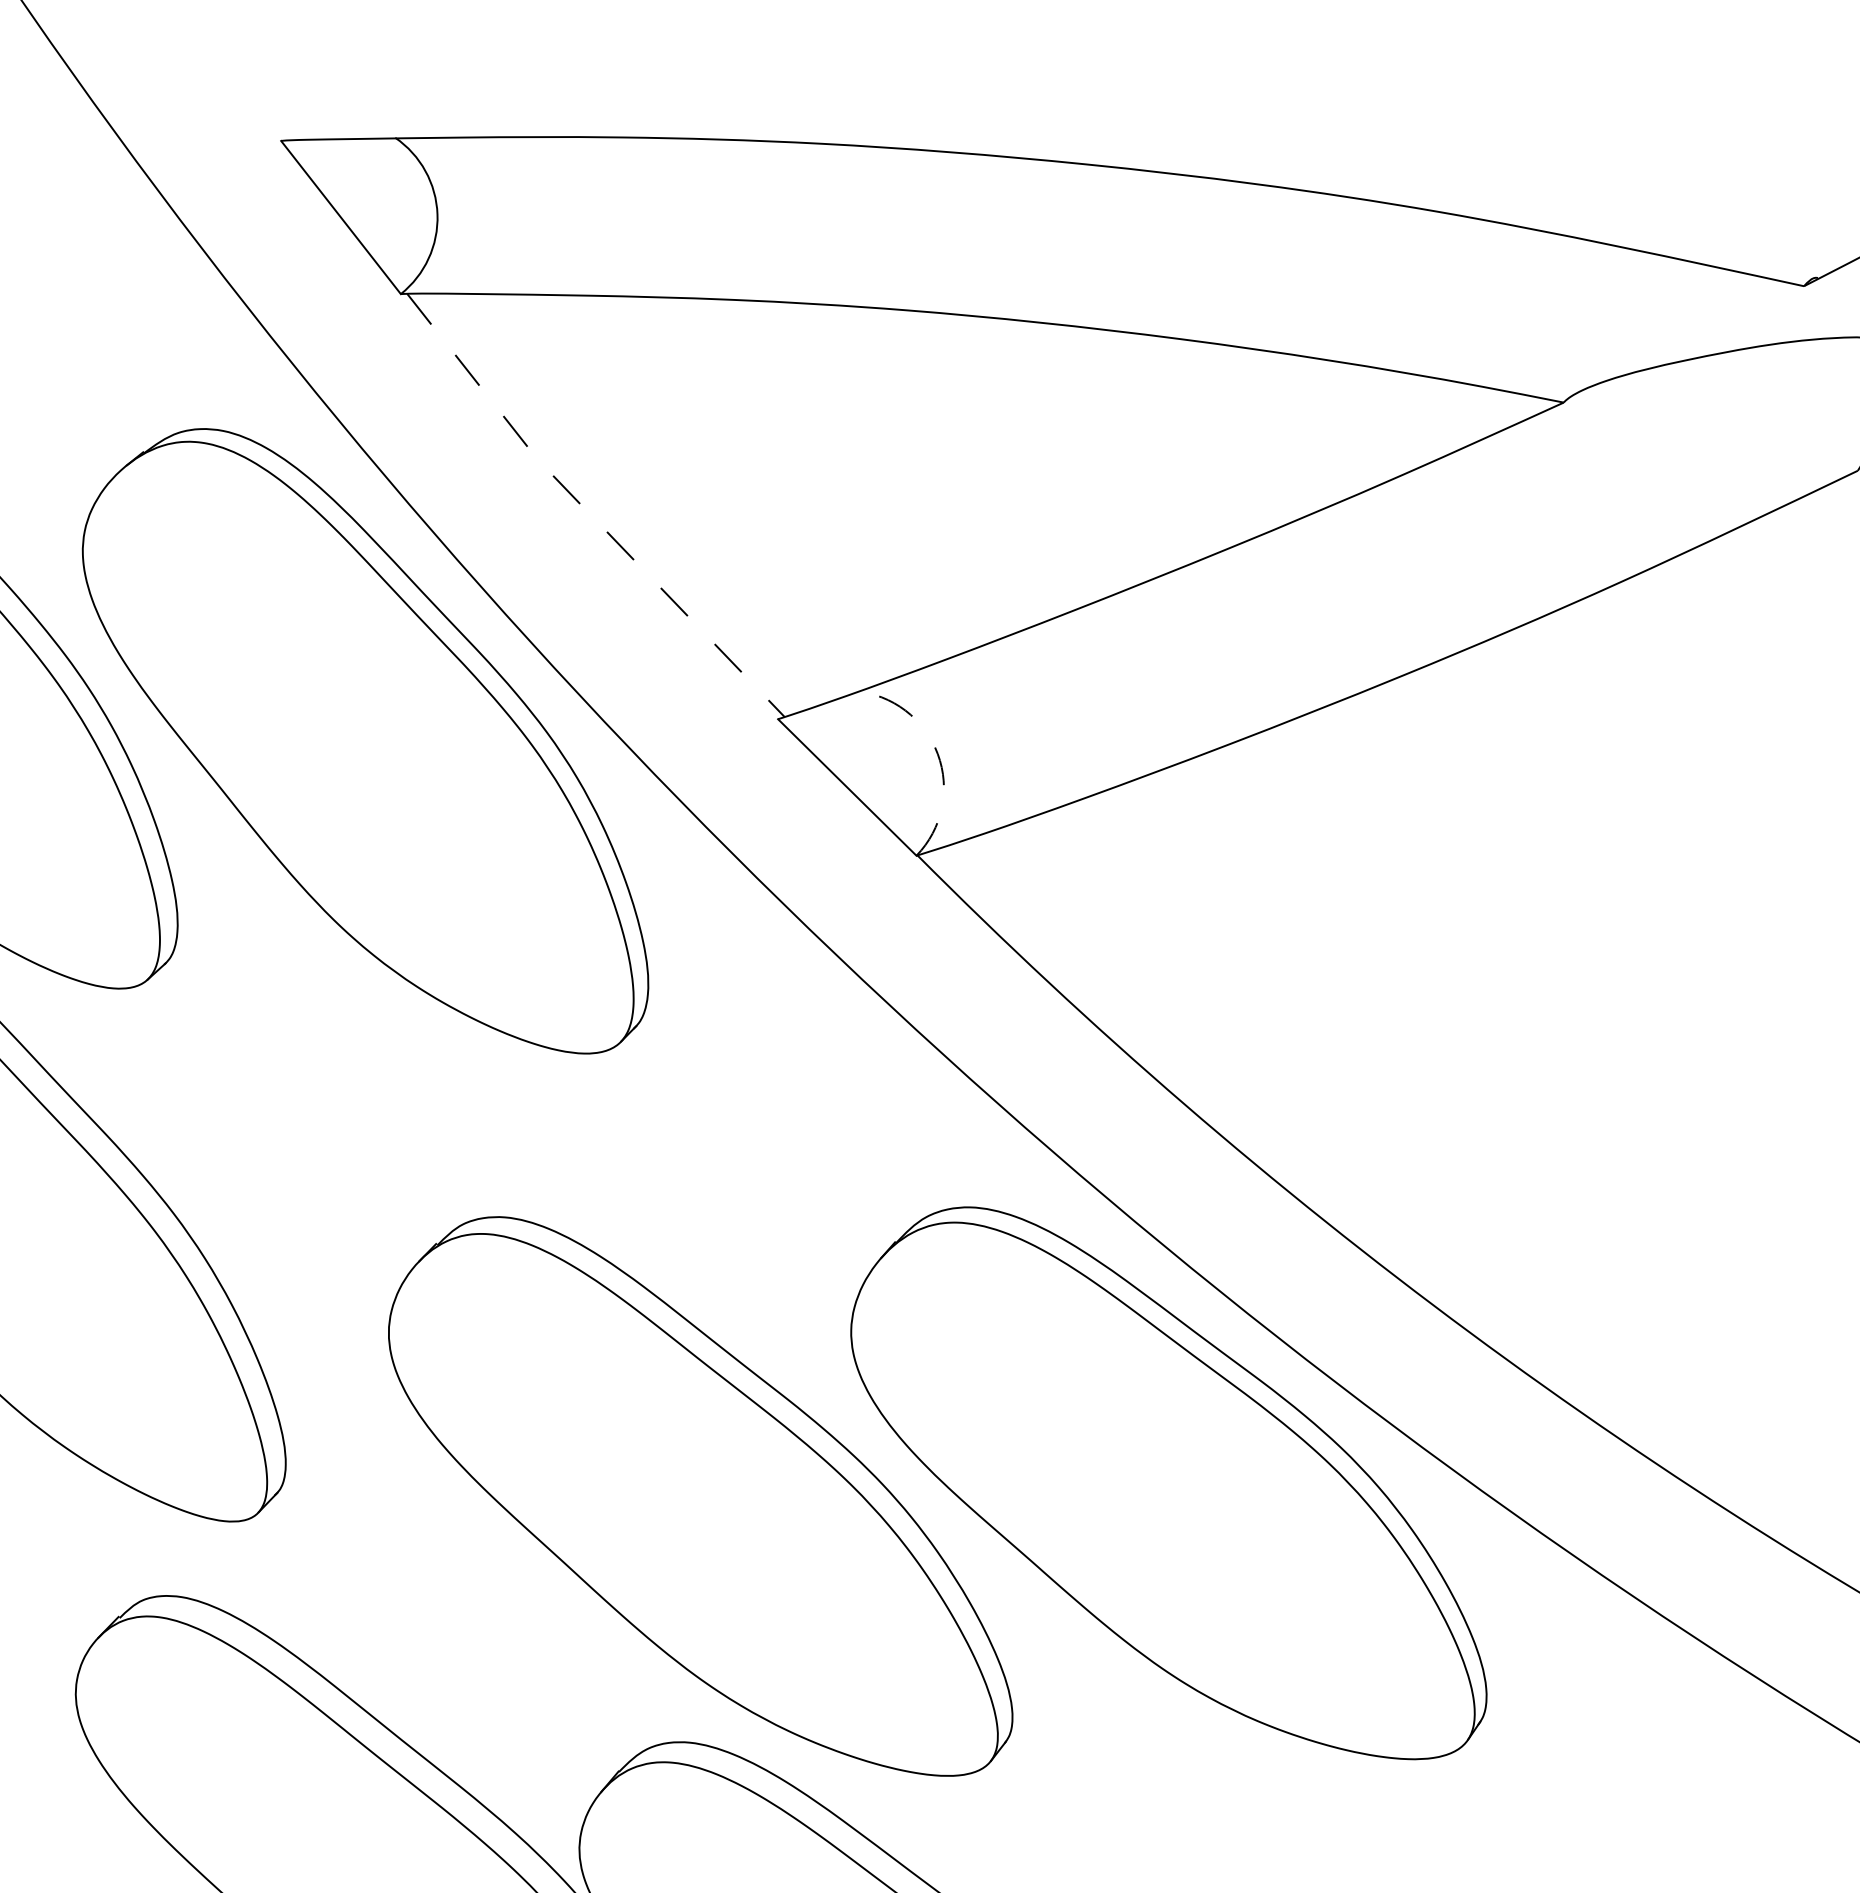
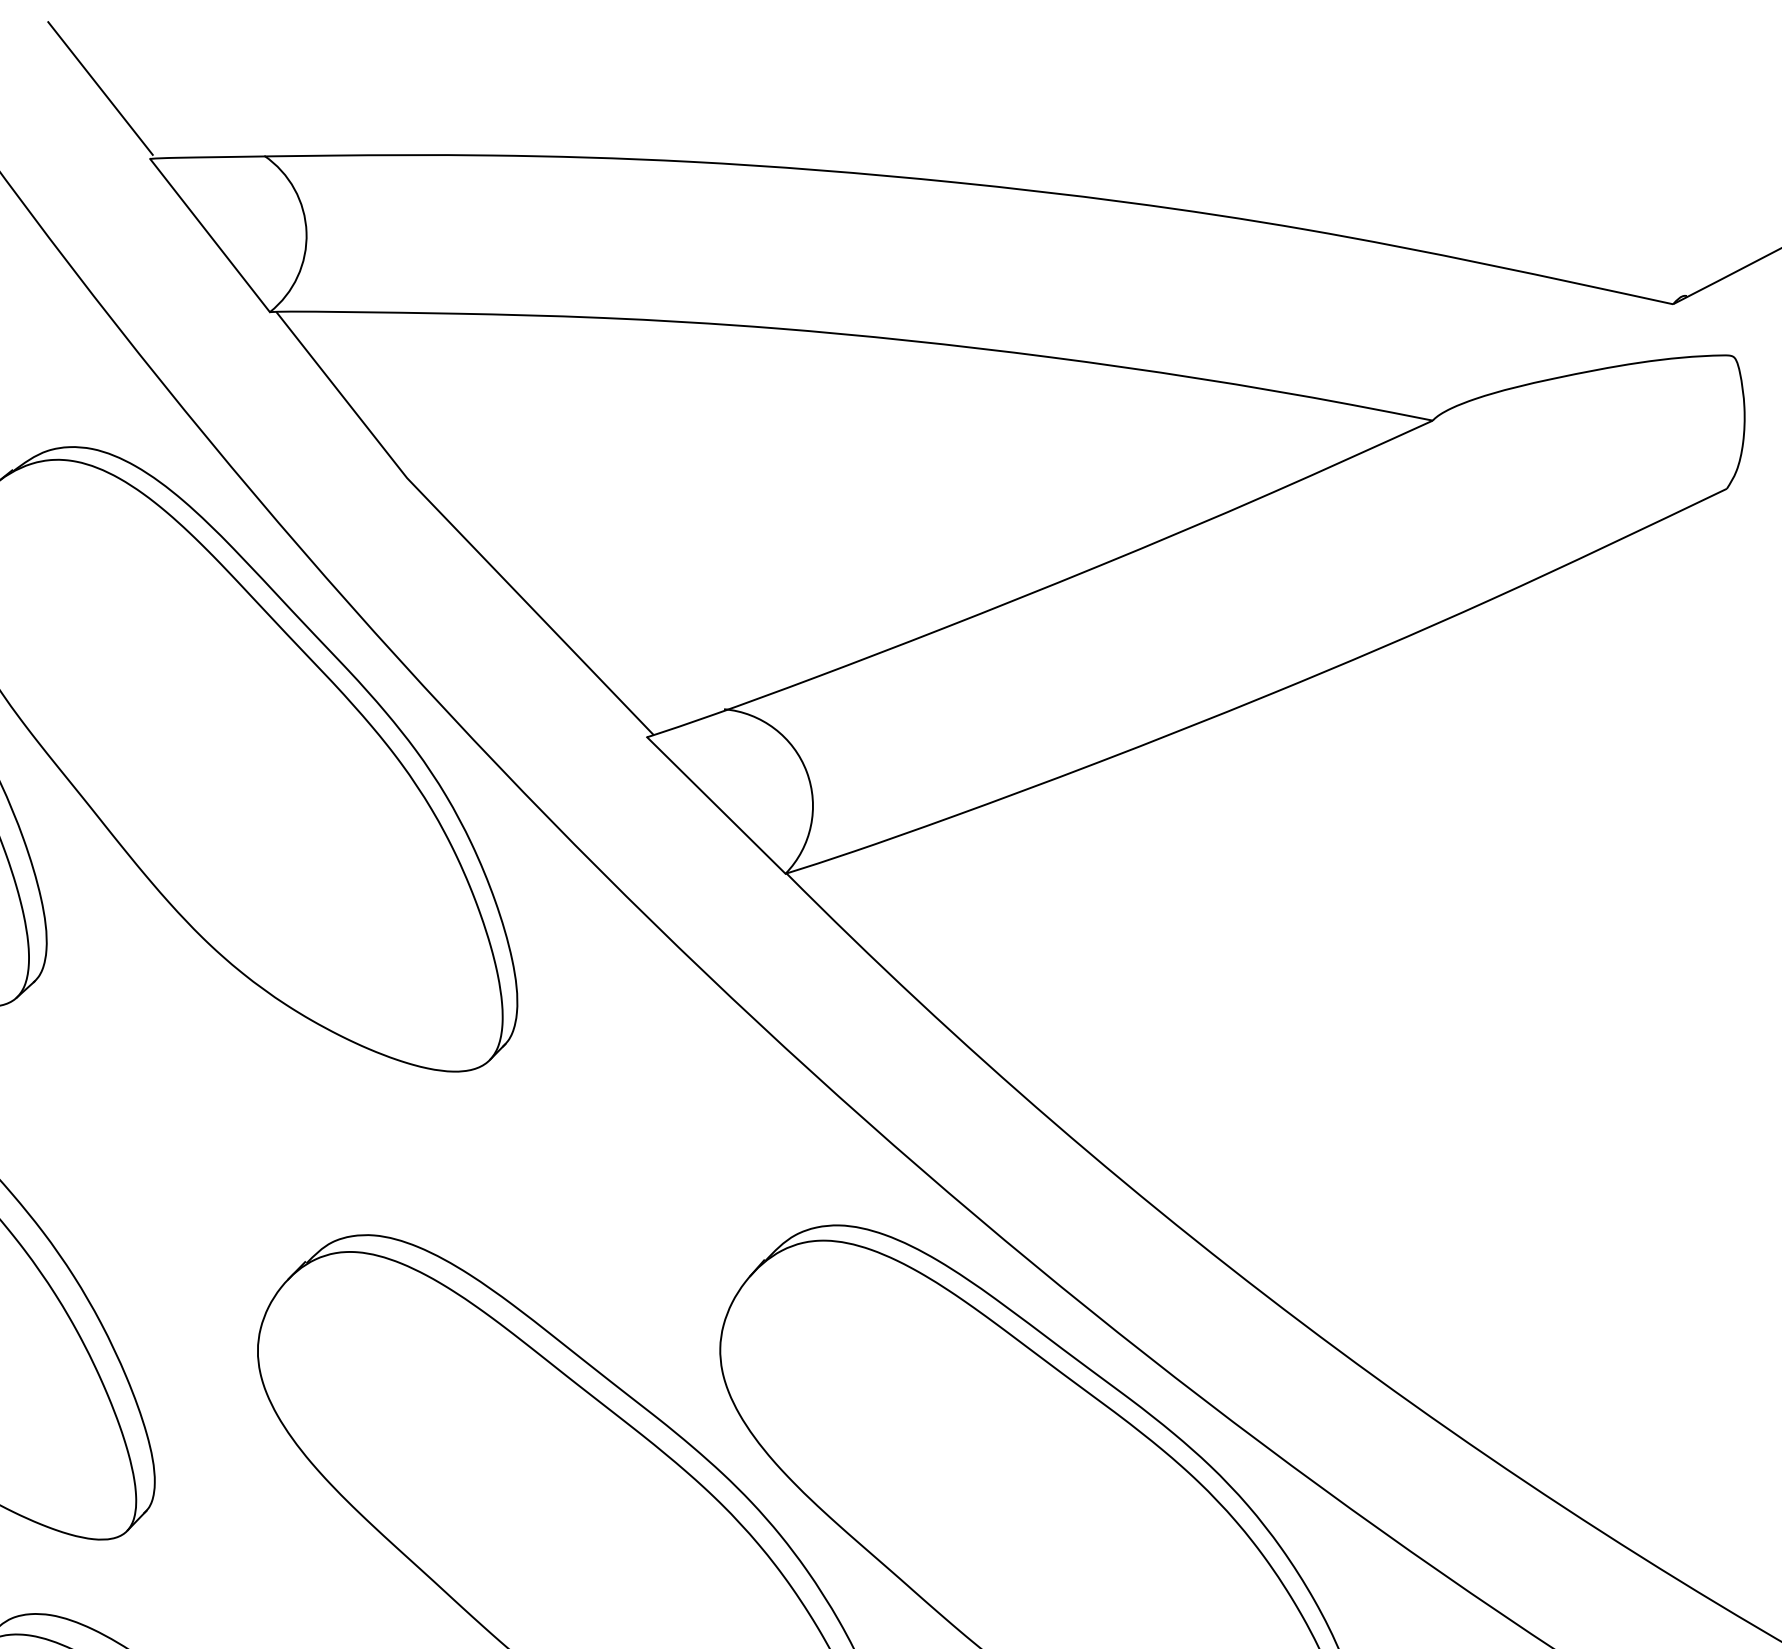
line: (231, 70) -> (100, 88), added
line: (587, 511) -> (456, 529), dashed -> solid
arc: (937, 754) -> (806, 772), dashed -> solid

